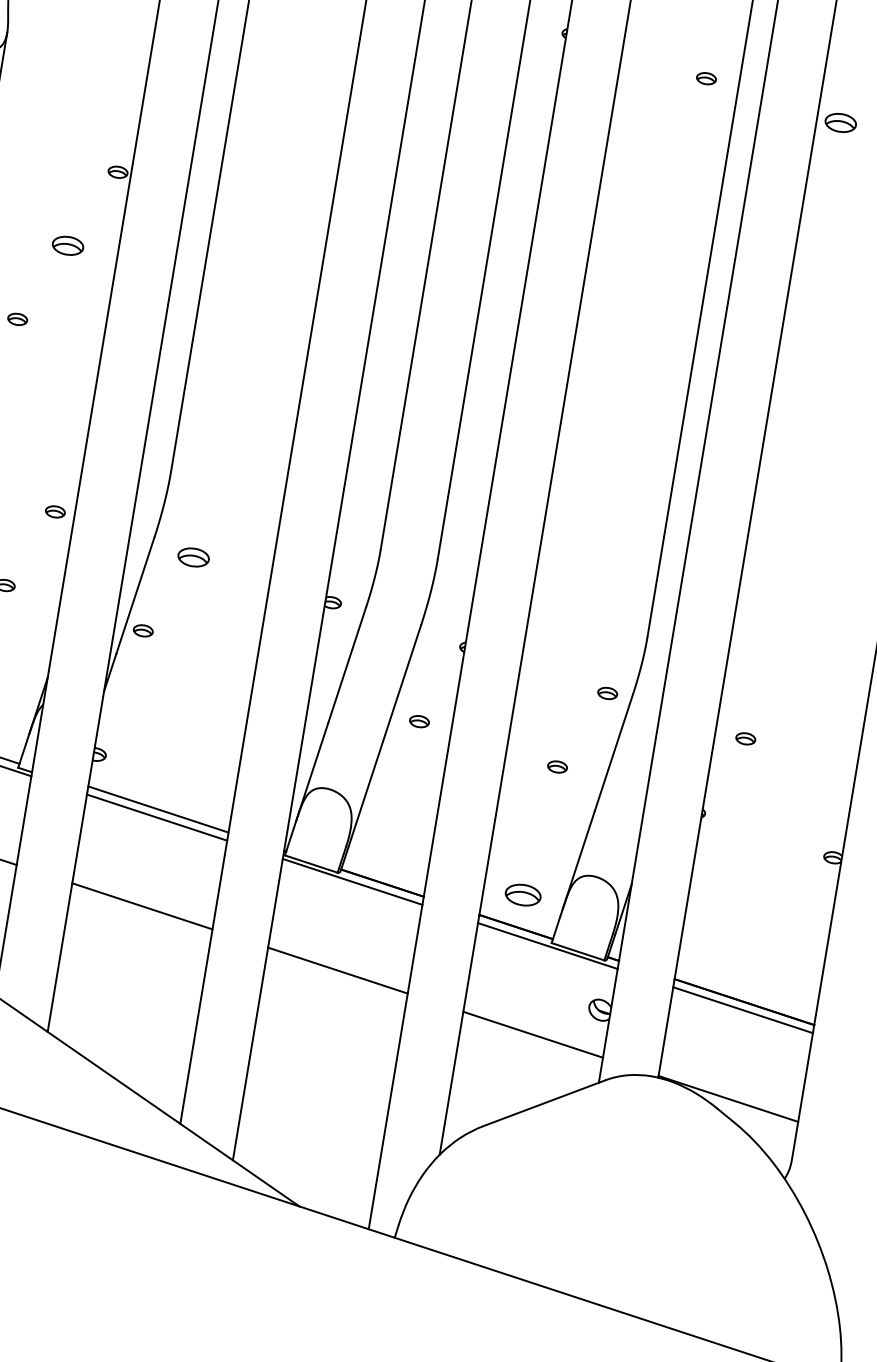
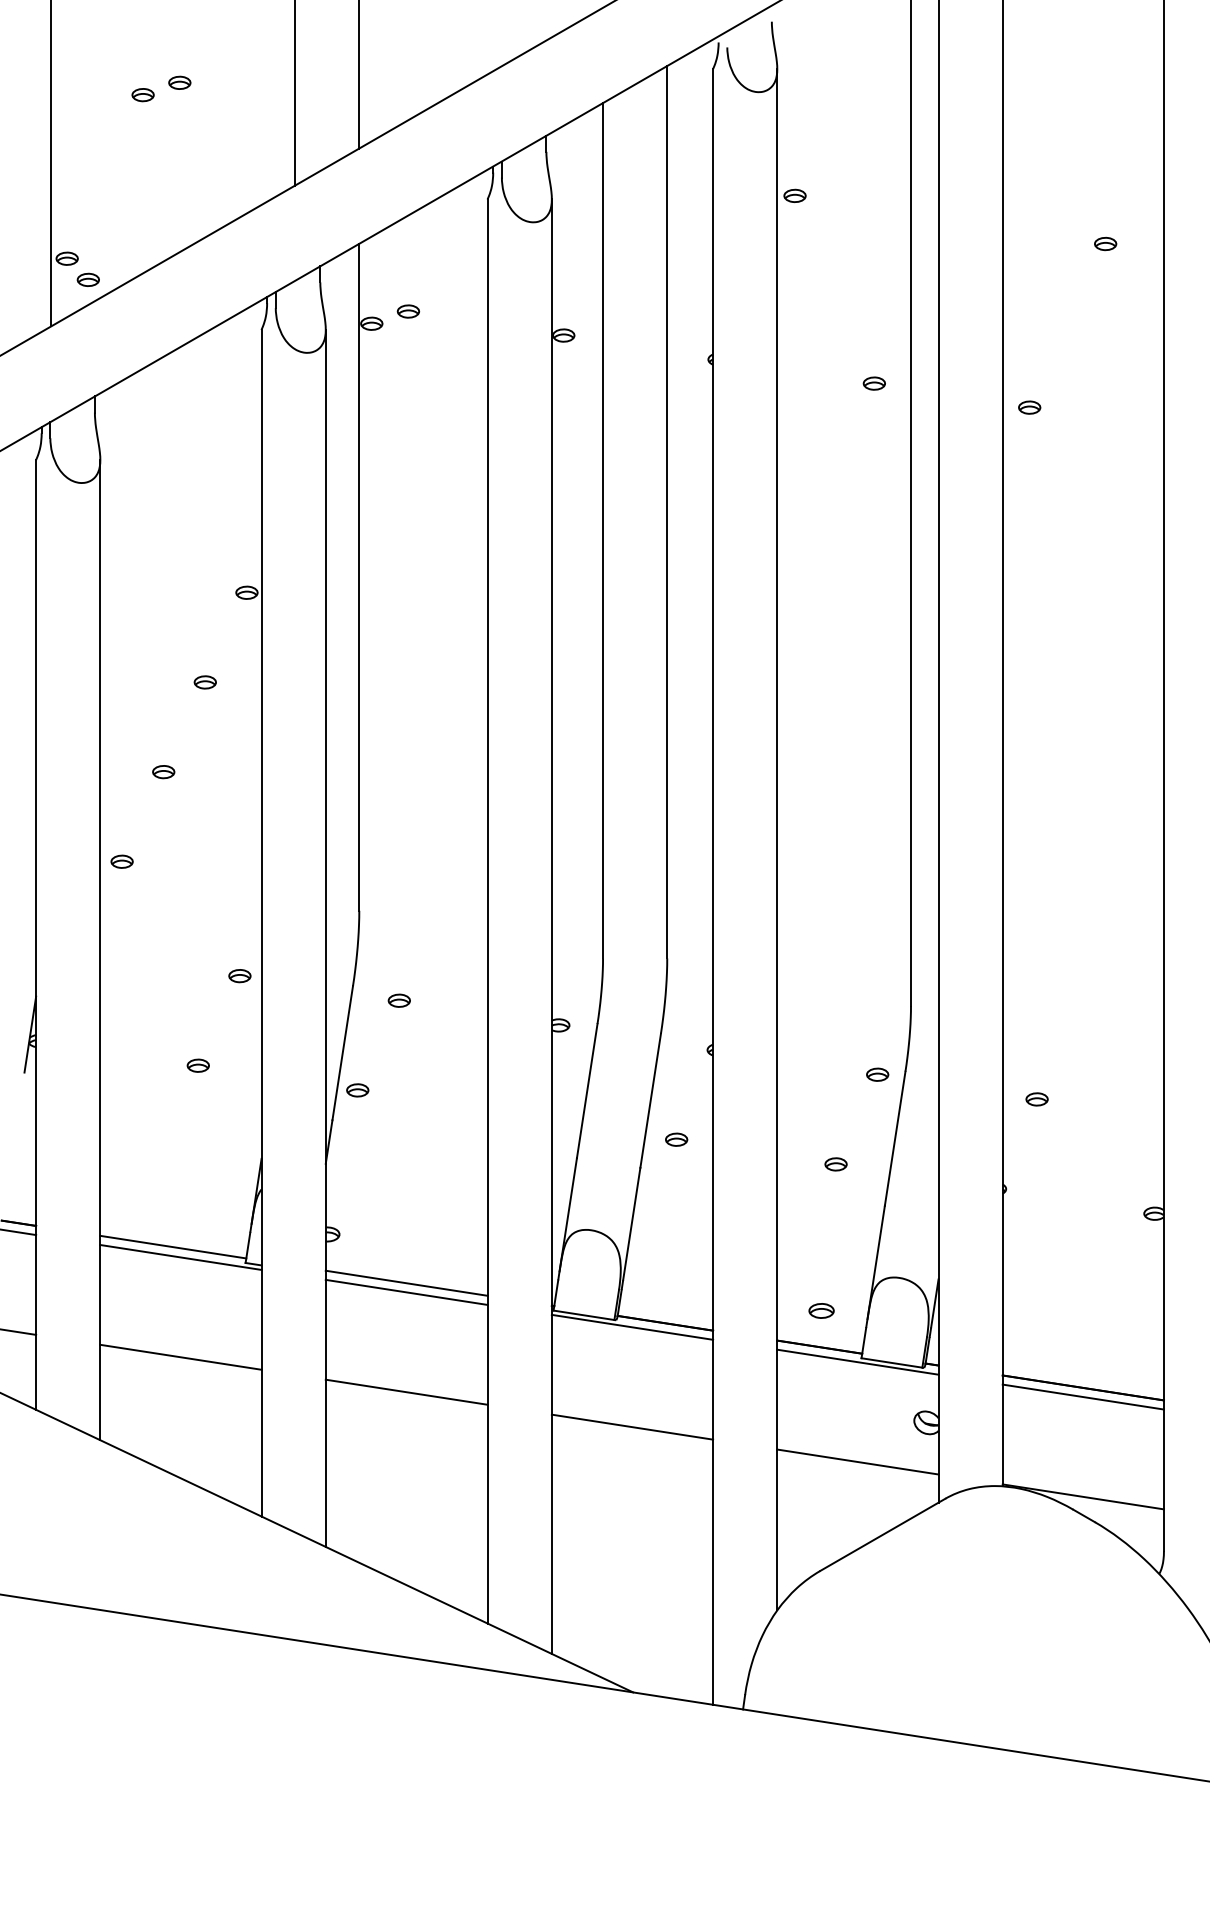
part: (840, 122) -> (1029, 407), size x0.62
part: (67, 245) -> (204, 682), size x0.62
part: (192, 556) -> (398, 1000), size x0.62
part: (523, 894) -> (821, 1310), size x0.62

